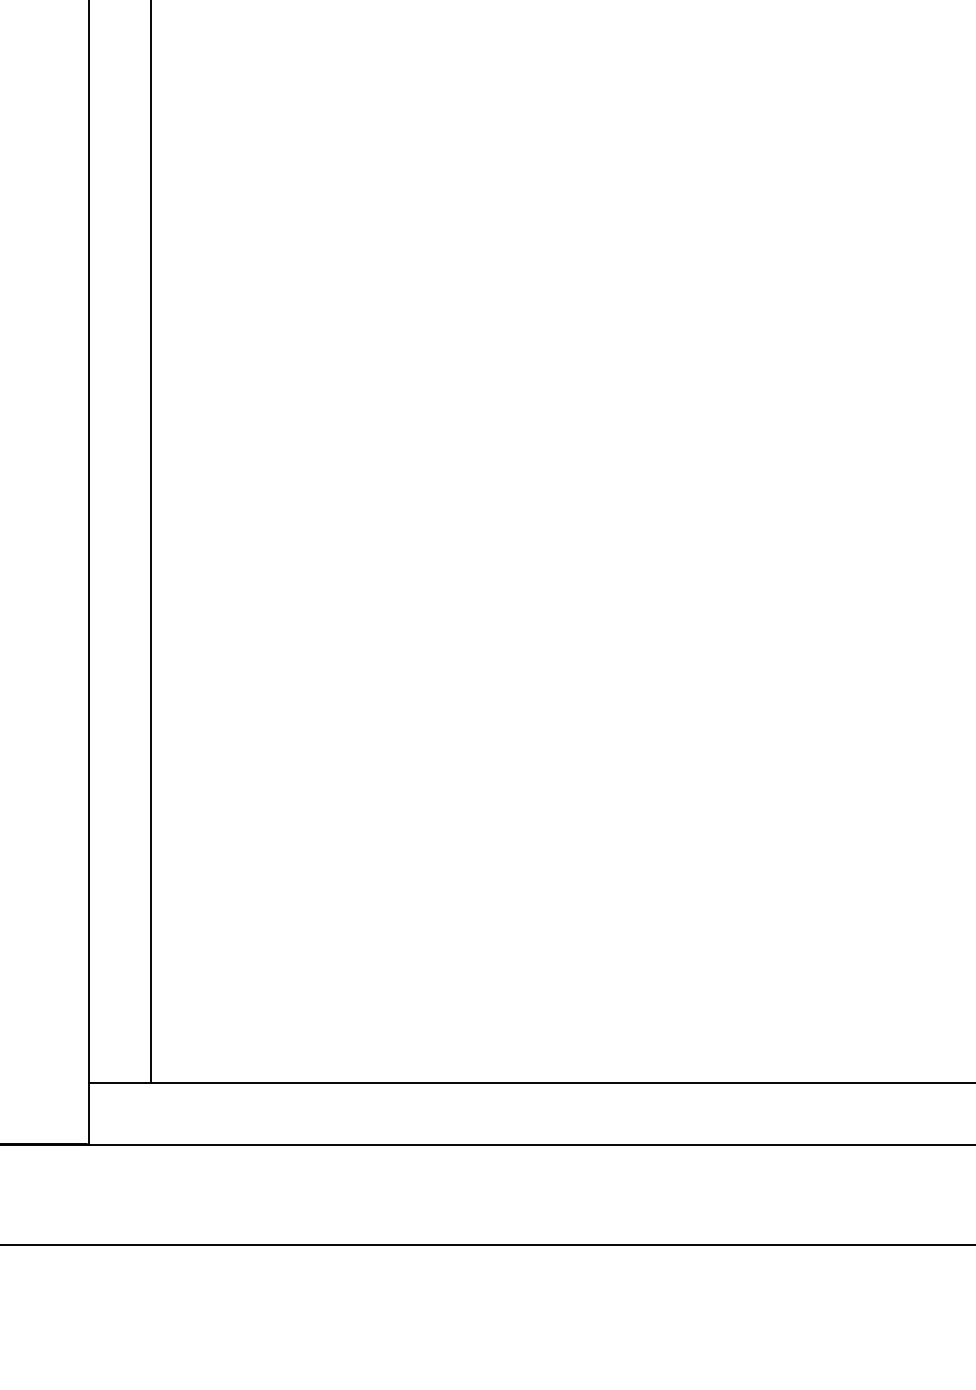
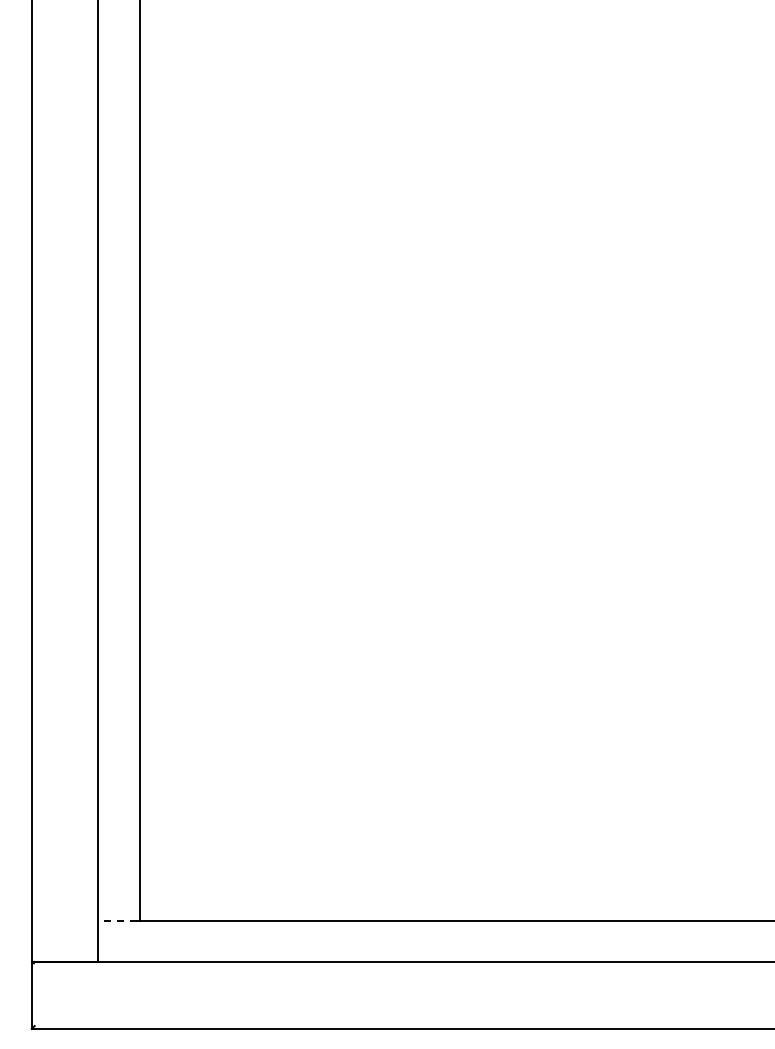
line: (117, 1082) -> (117, 920), solid -> dashed

